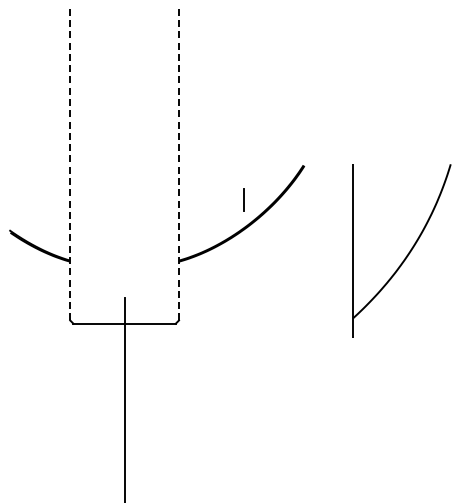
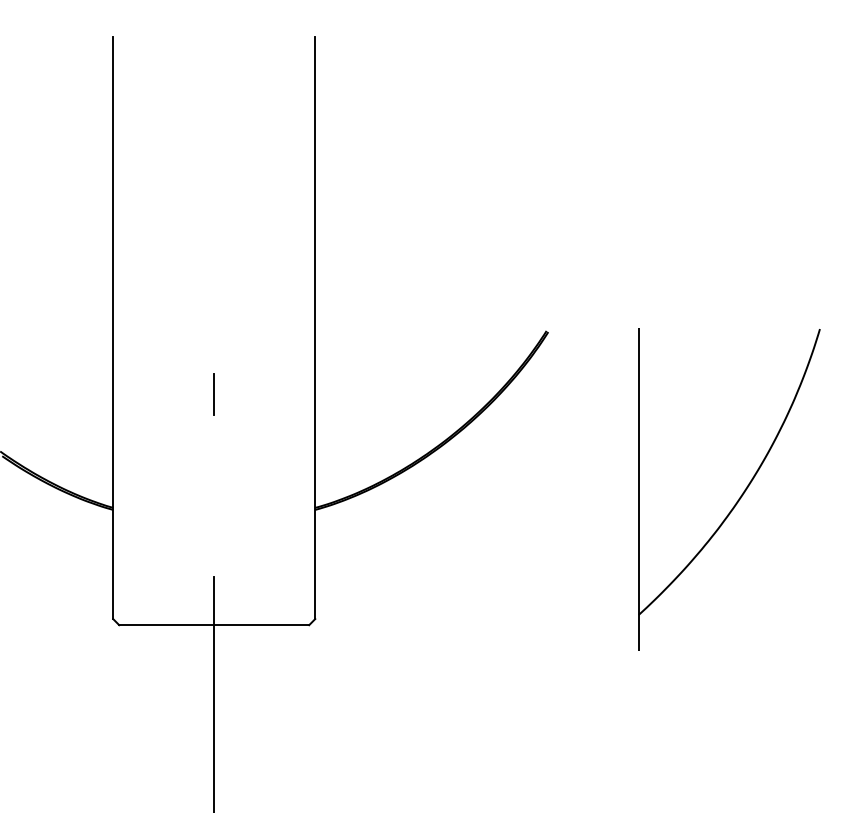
line: (70, 163) -> (113, 327), dashed -> solid
line: (179, 163) -> (316, 327), dashed -> solid
line: (243, 199) -> (214, 394), moved

